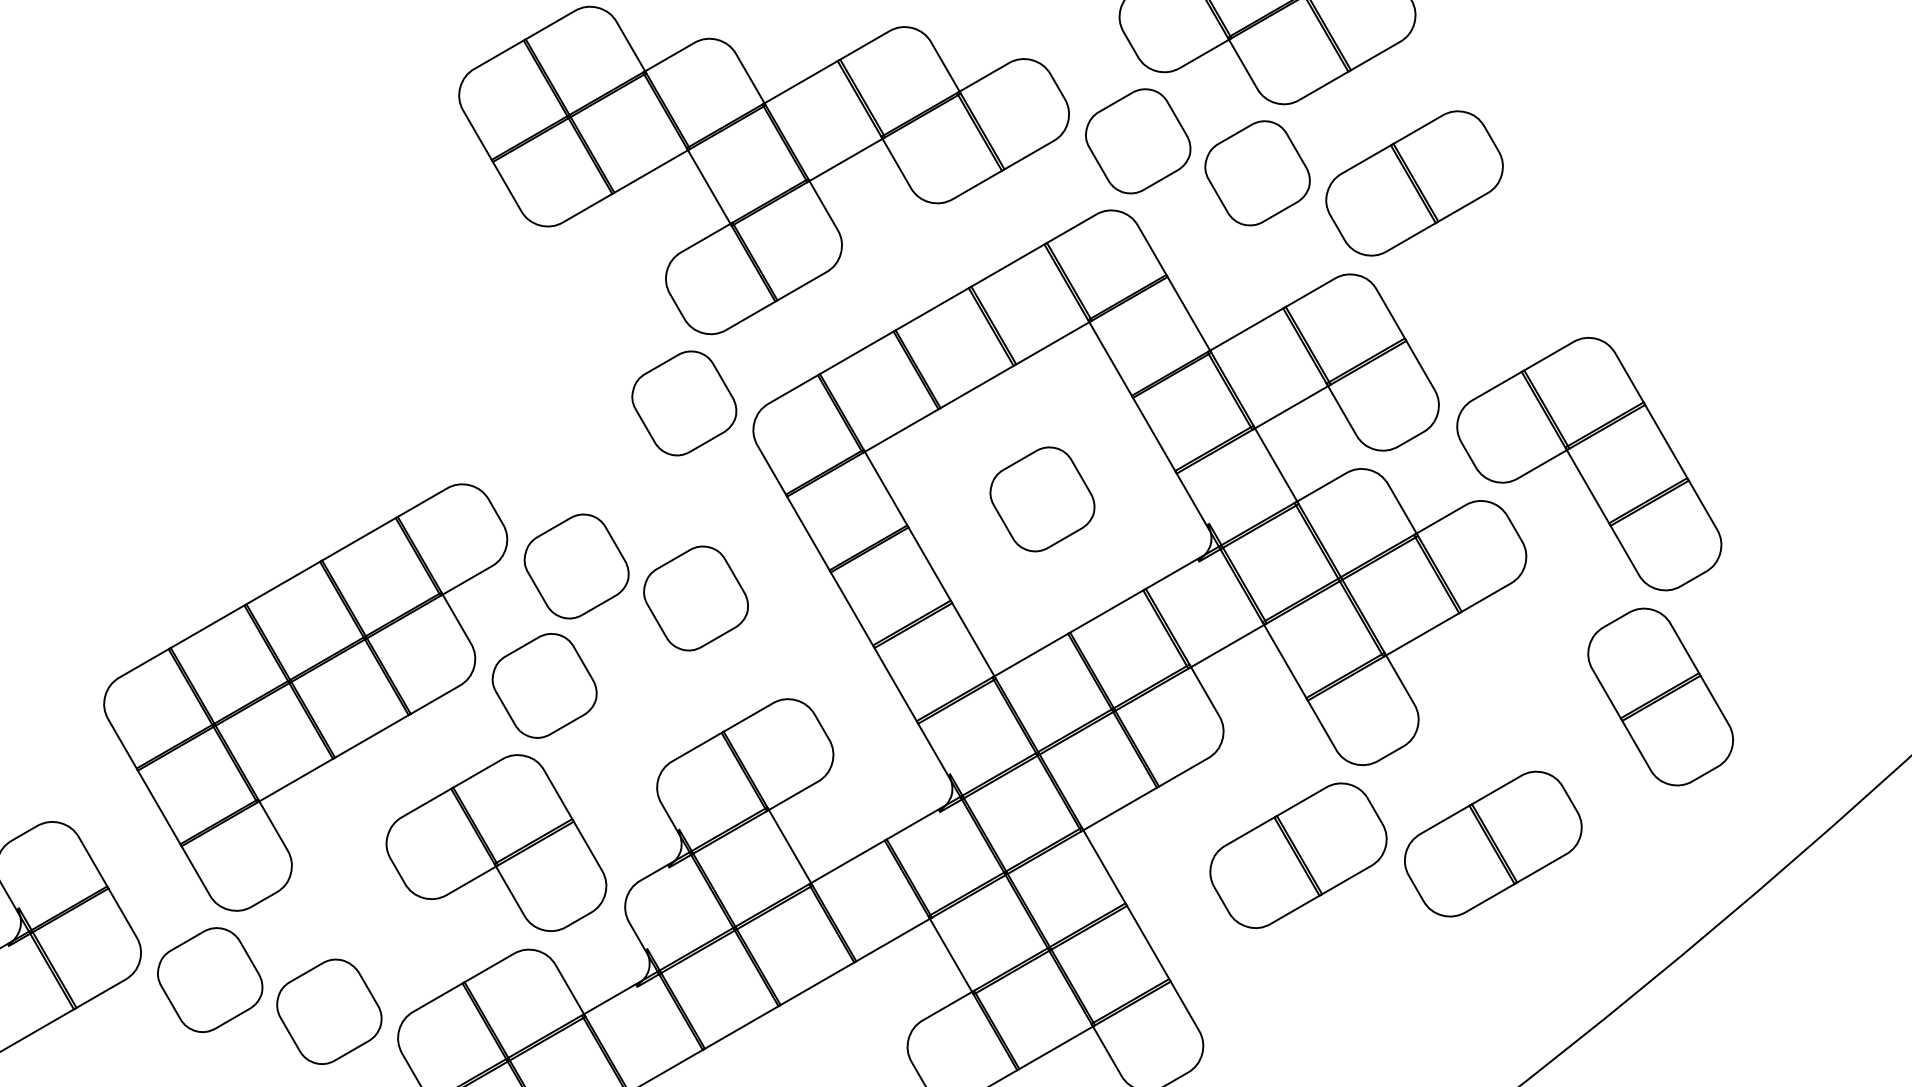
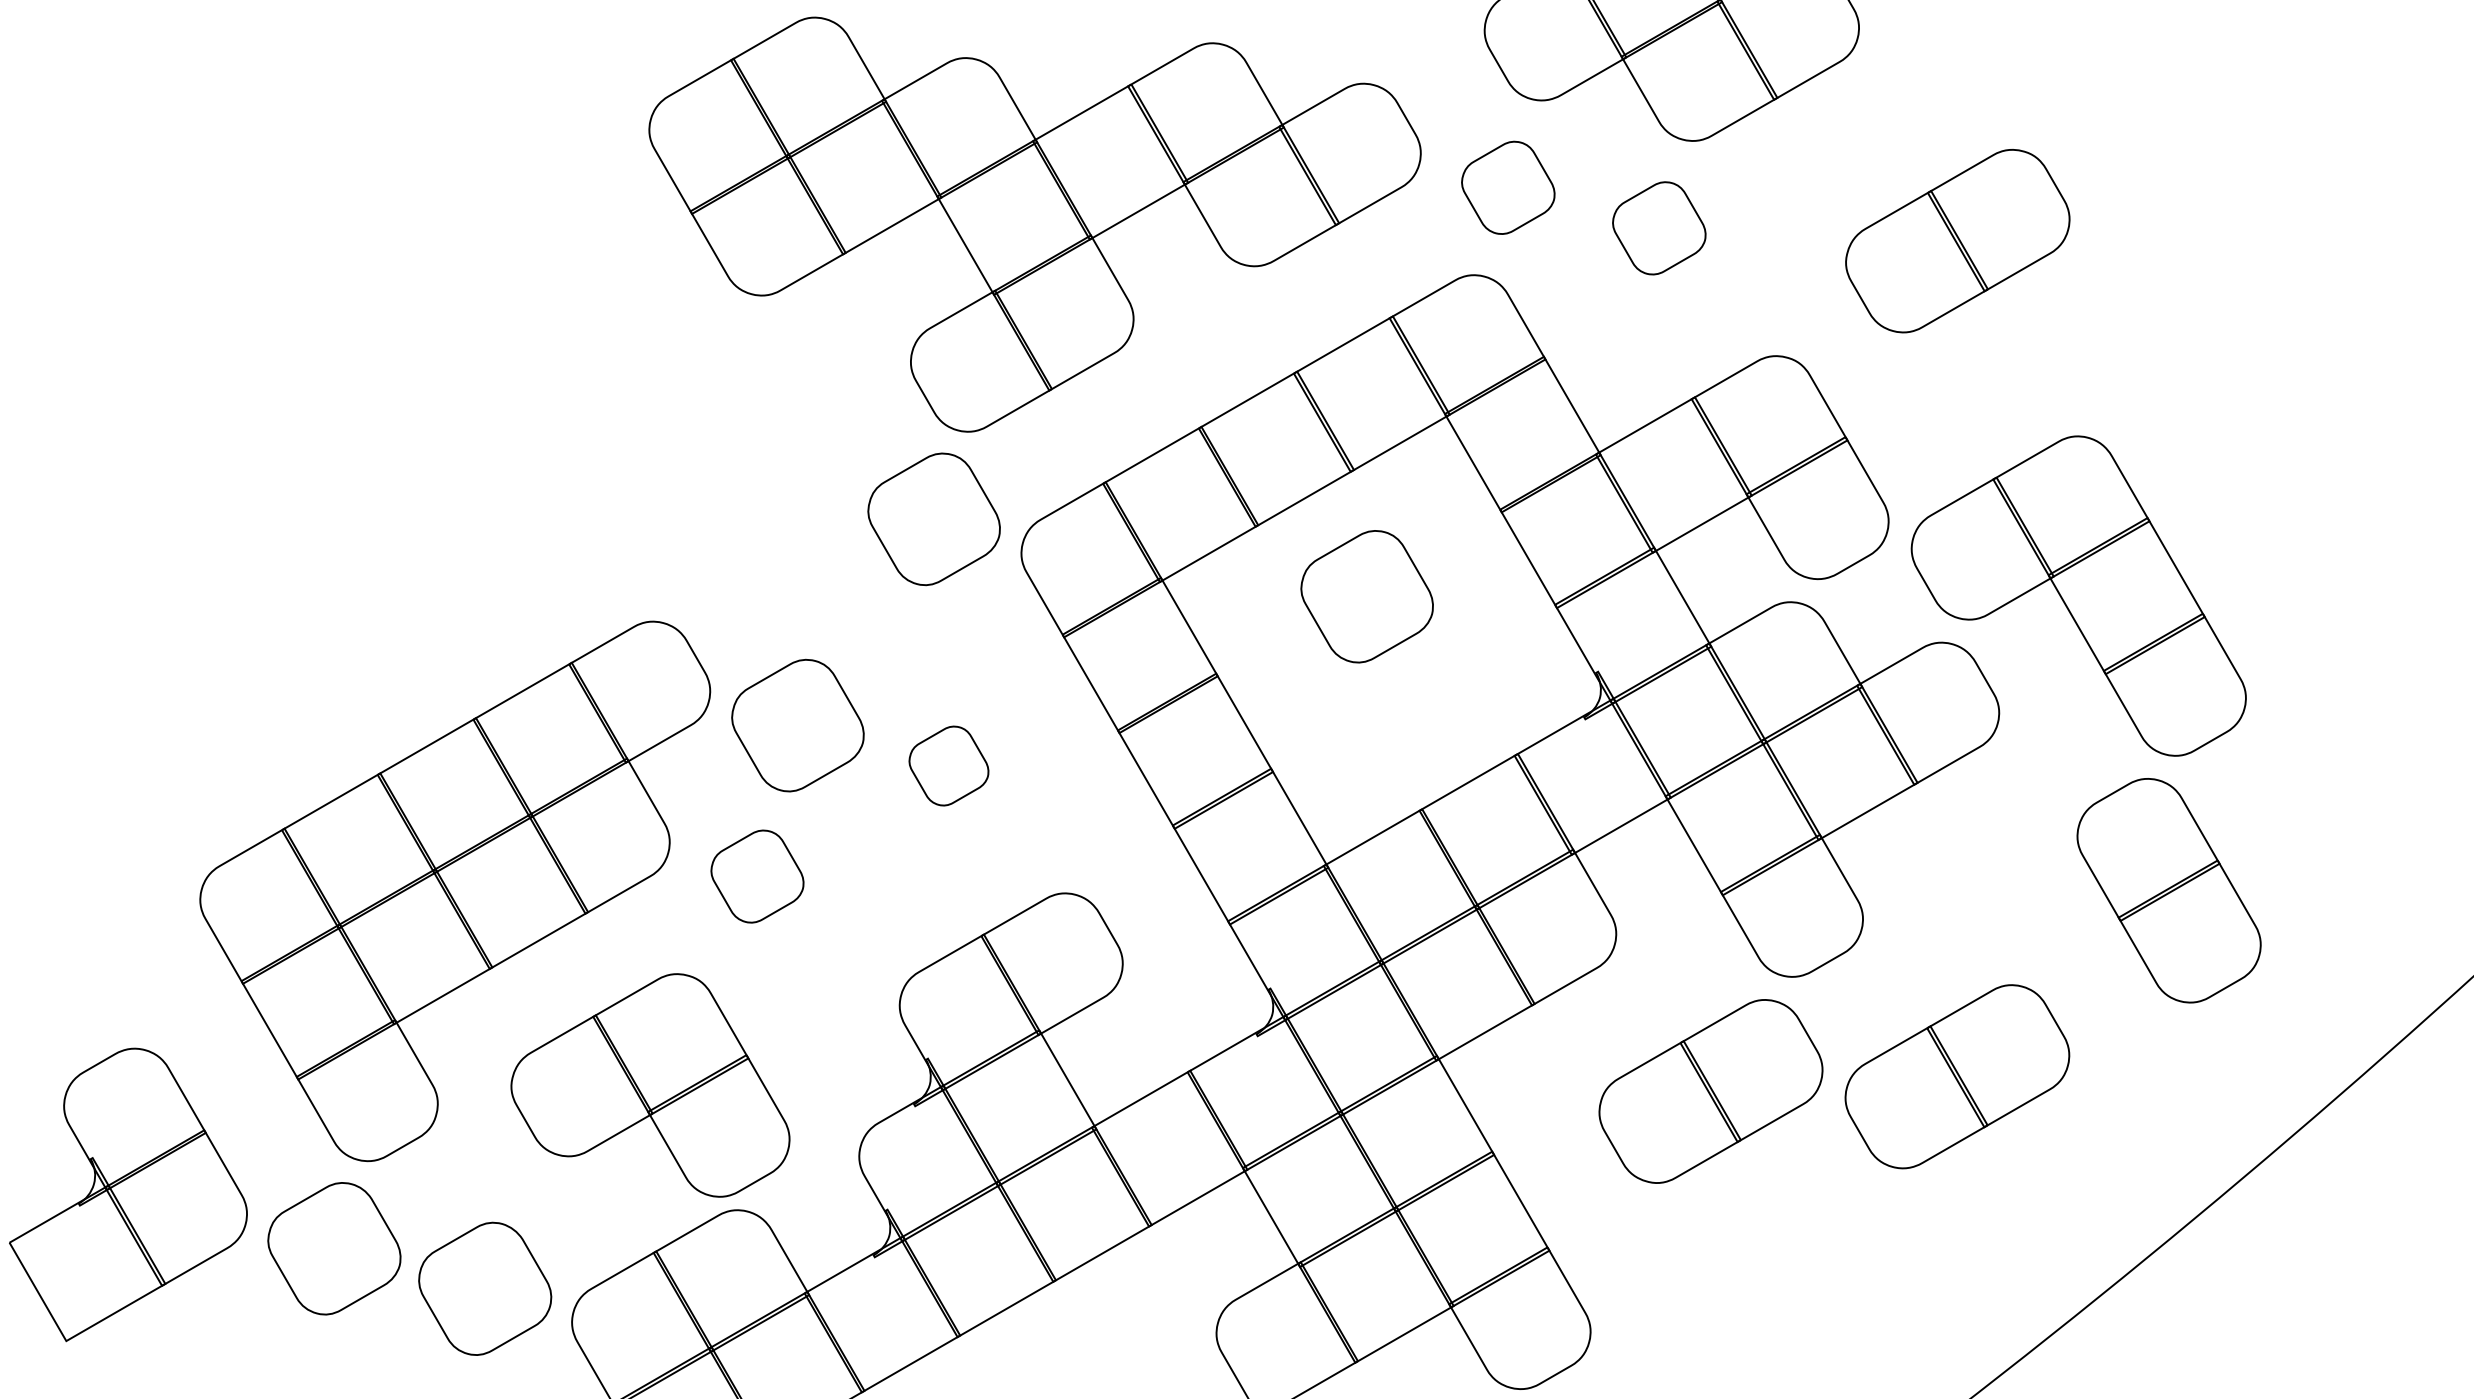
part: (1138, 141) -> (1508, 187), size x0.7
part: (1257, 173) -> (1659, 228), size x0.7
part: (1414, 183) -> (1957, 241), moved
part: (1041, 499) -> (1366, 596), moved
part: (695, 598) -> (948, 765), size x0.6
part: (544, 685) -> (757, 876), size x0.7
part: (496, 843) -> (650, 1085), moved

